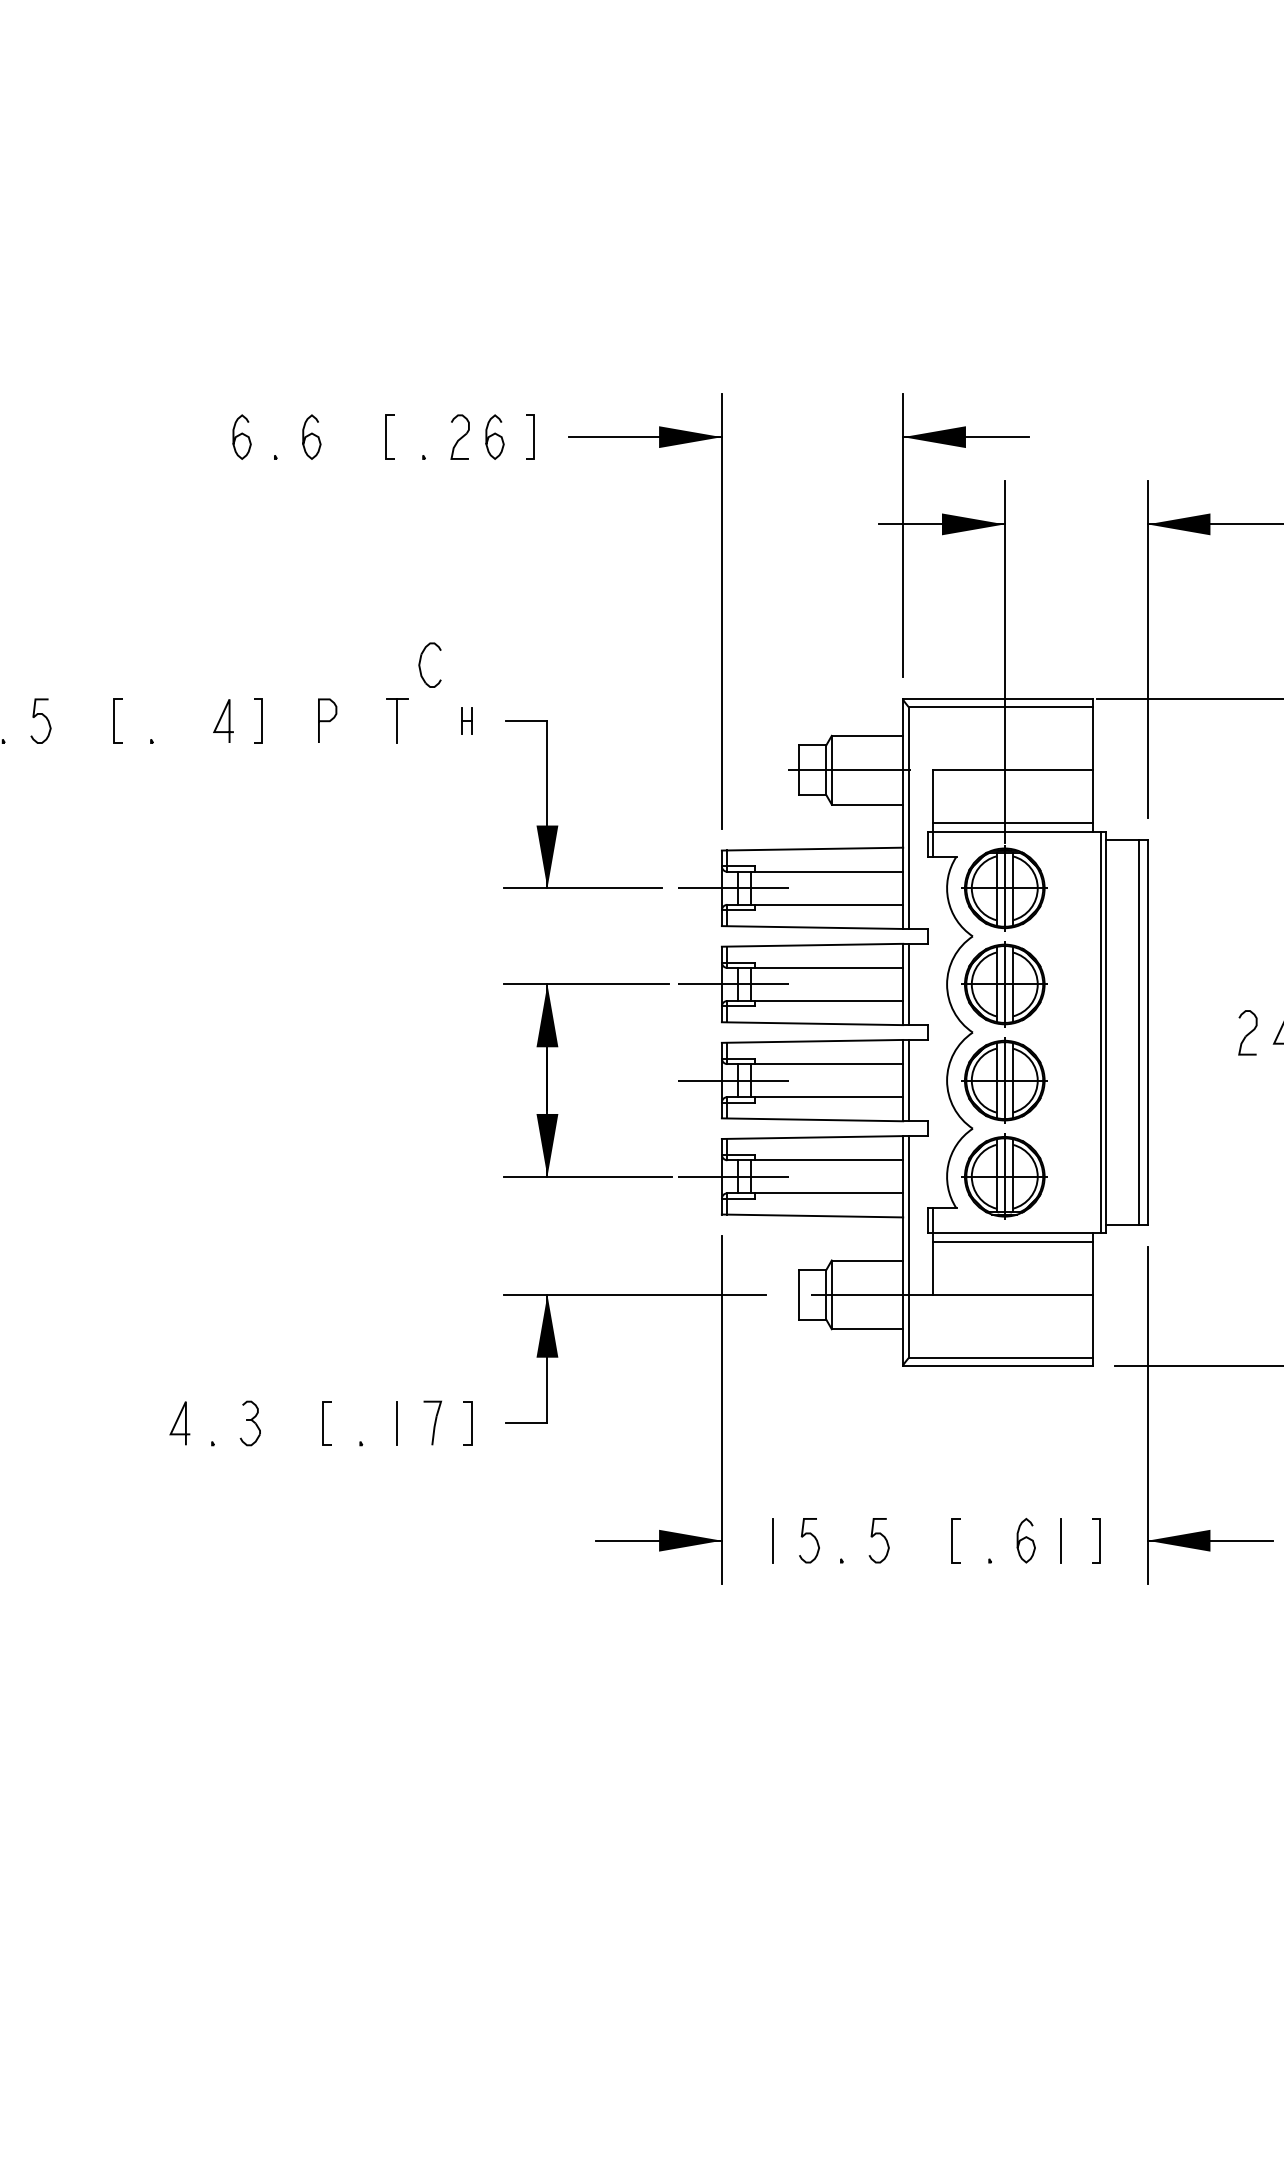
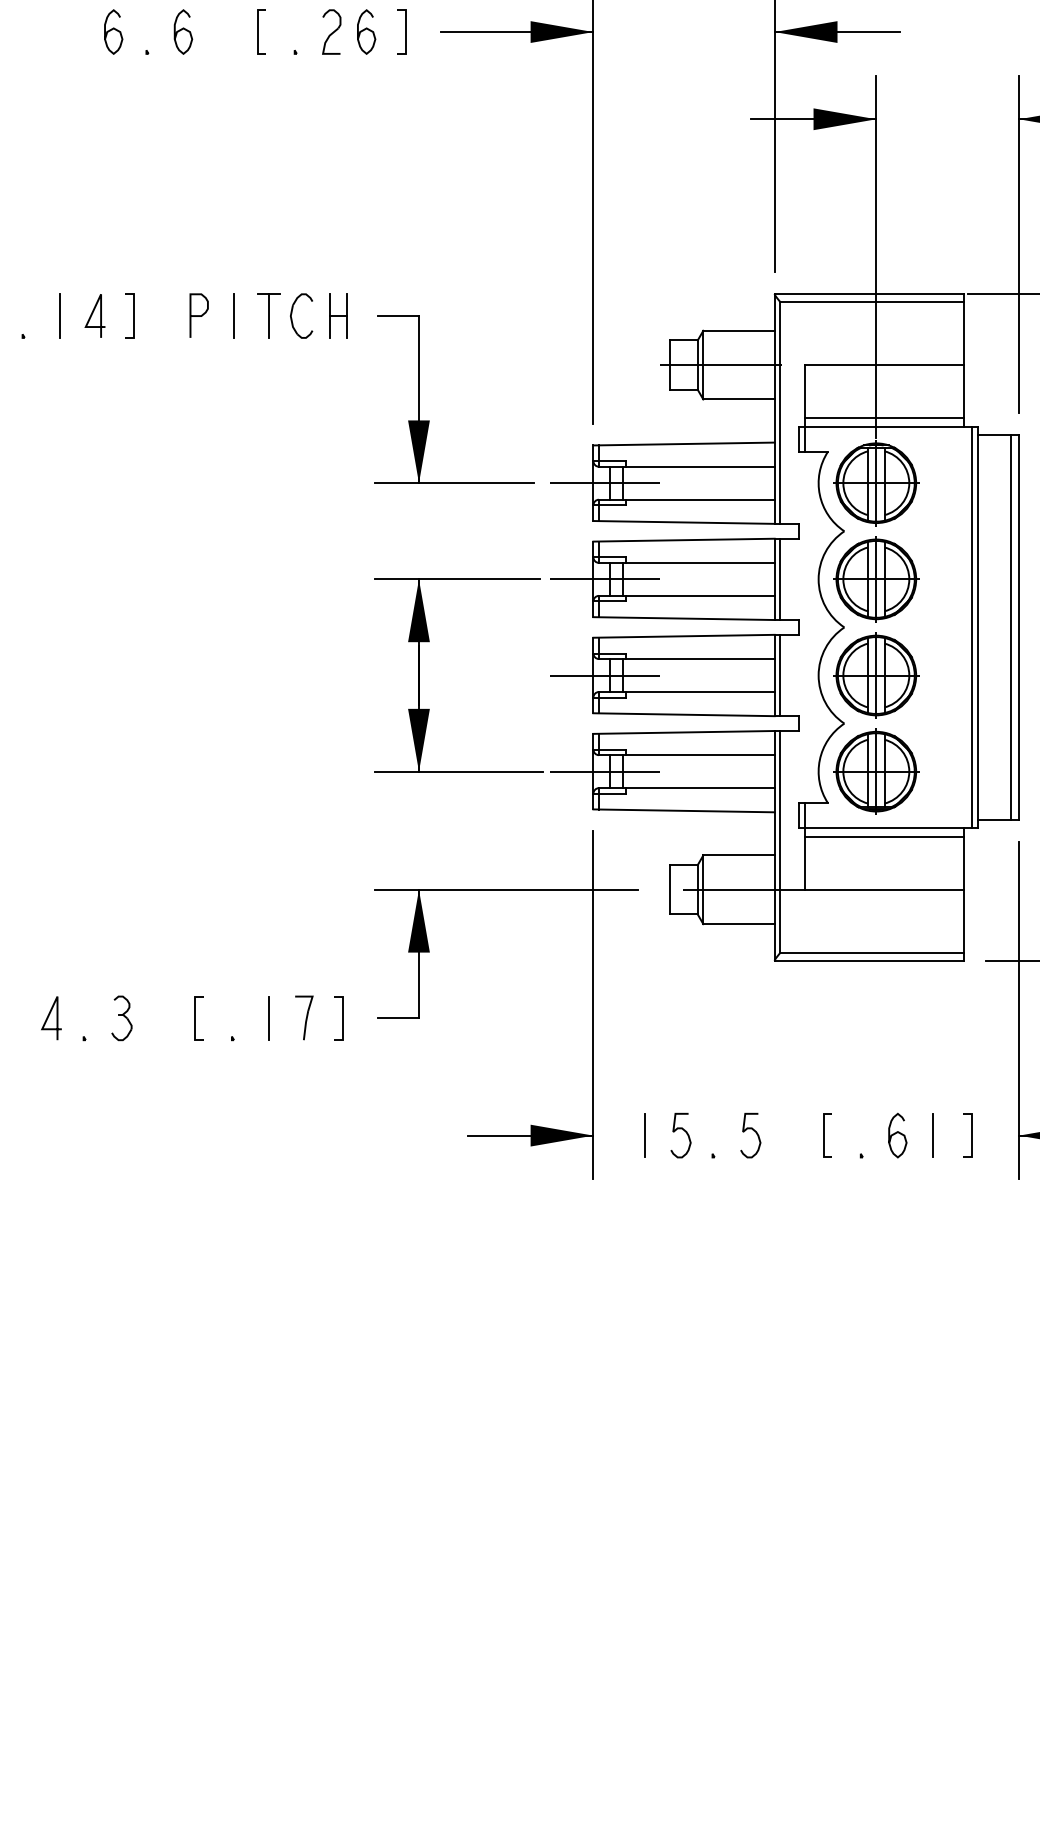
part: (421, 660) -> (293, 311), moved
part: (466, 720) -> (338, 315), size x1.67
line: (188, 721) -> (60, 316), added
line: (362, 721) -> (234, 316), added

